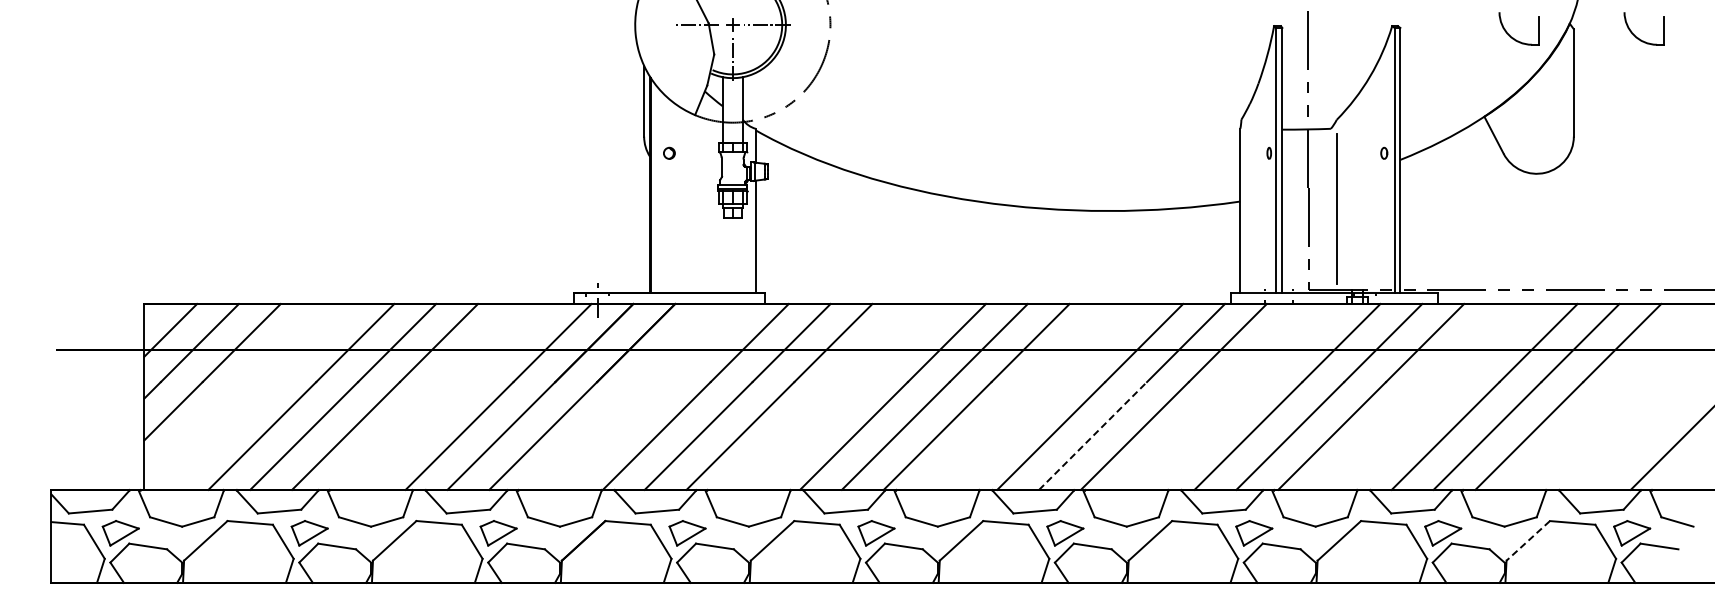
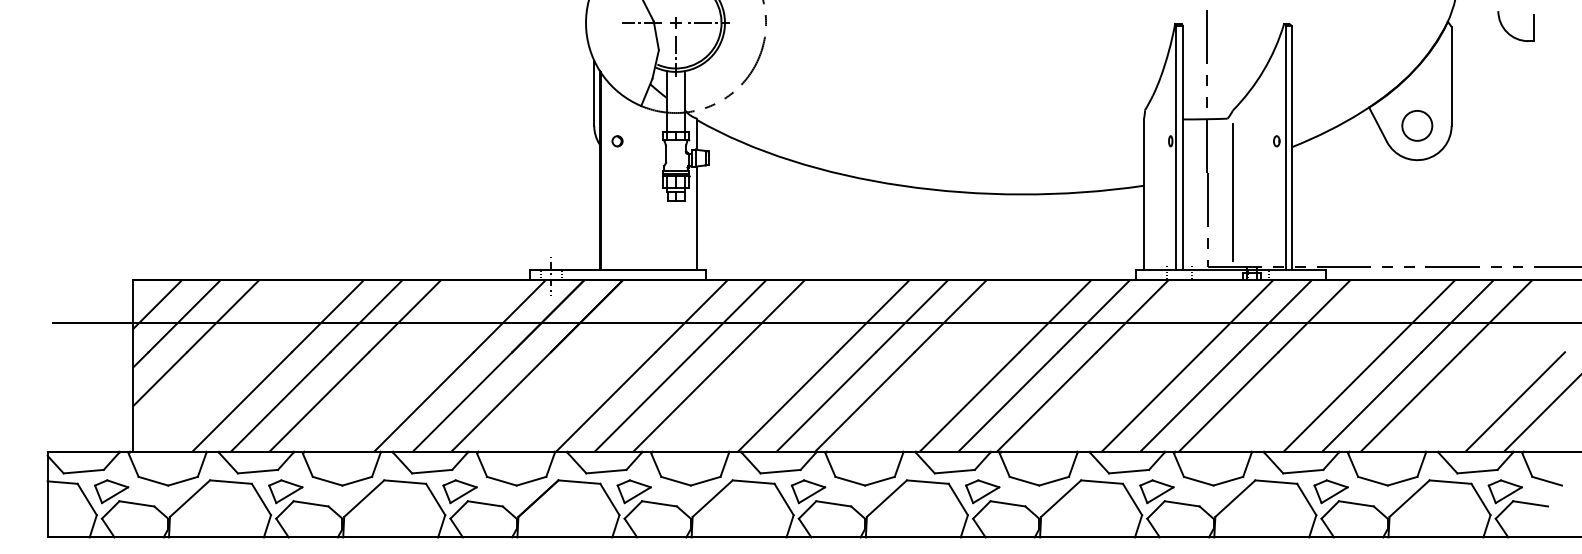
part: (1513, 37) -> (1395, 34), removed
circle: (1536, 136) -> (1417, 125), added
line: (1093, 435) -> (1008, 401), dashed -> solid
line: (1642, 435) -> (1514, 401), added
line: (1527, 541) -> (1408, 499), dashed -> solid

